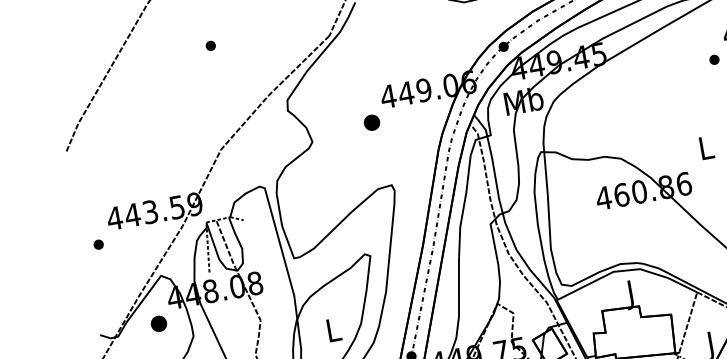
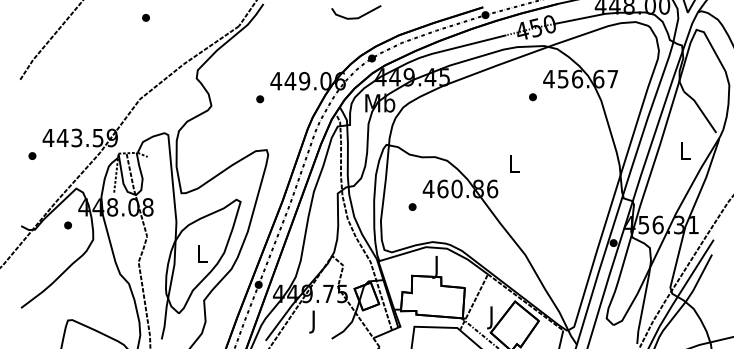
part: (372, 123) -> (260, 99), size x0.62
part: (587, 223) -> (412, 206), added
part: (158, 324) -> (67, 225), size x0.62

